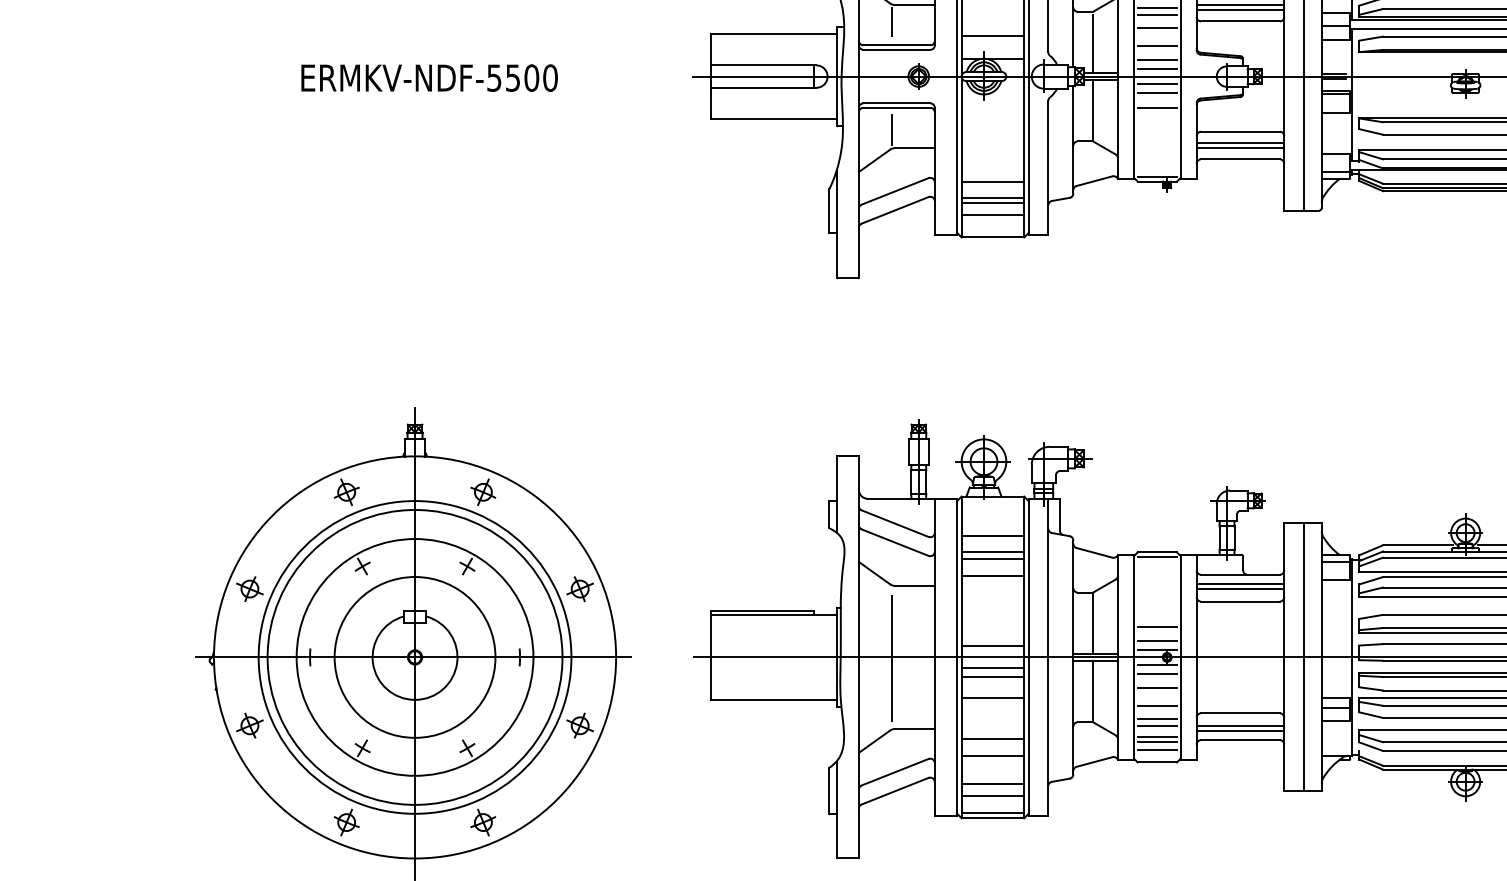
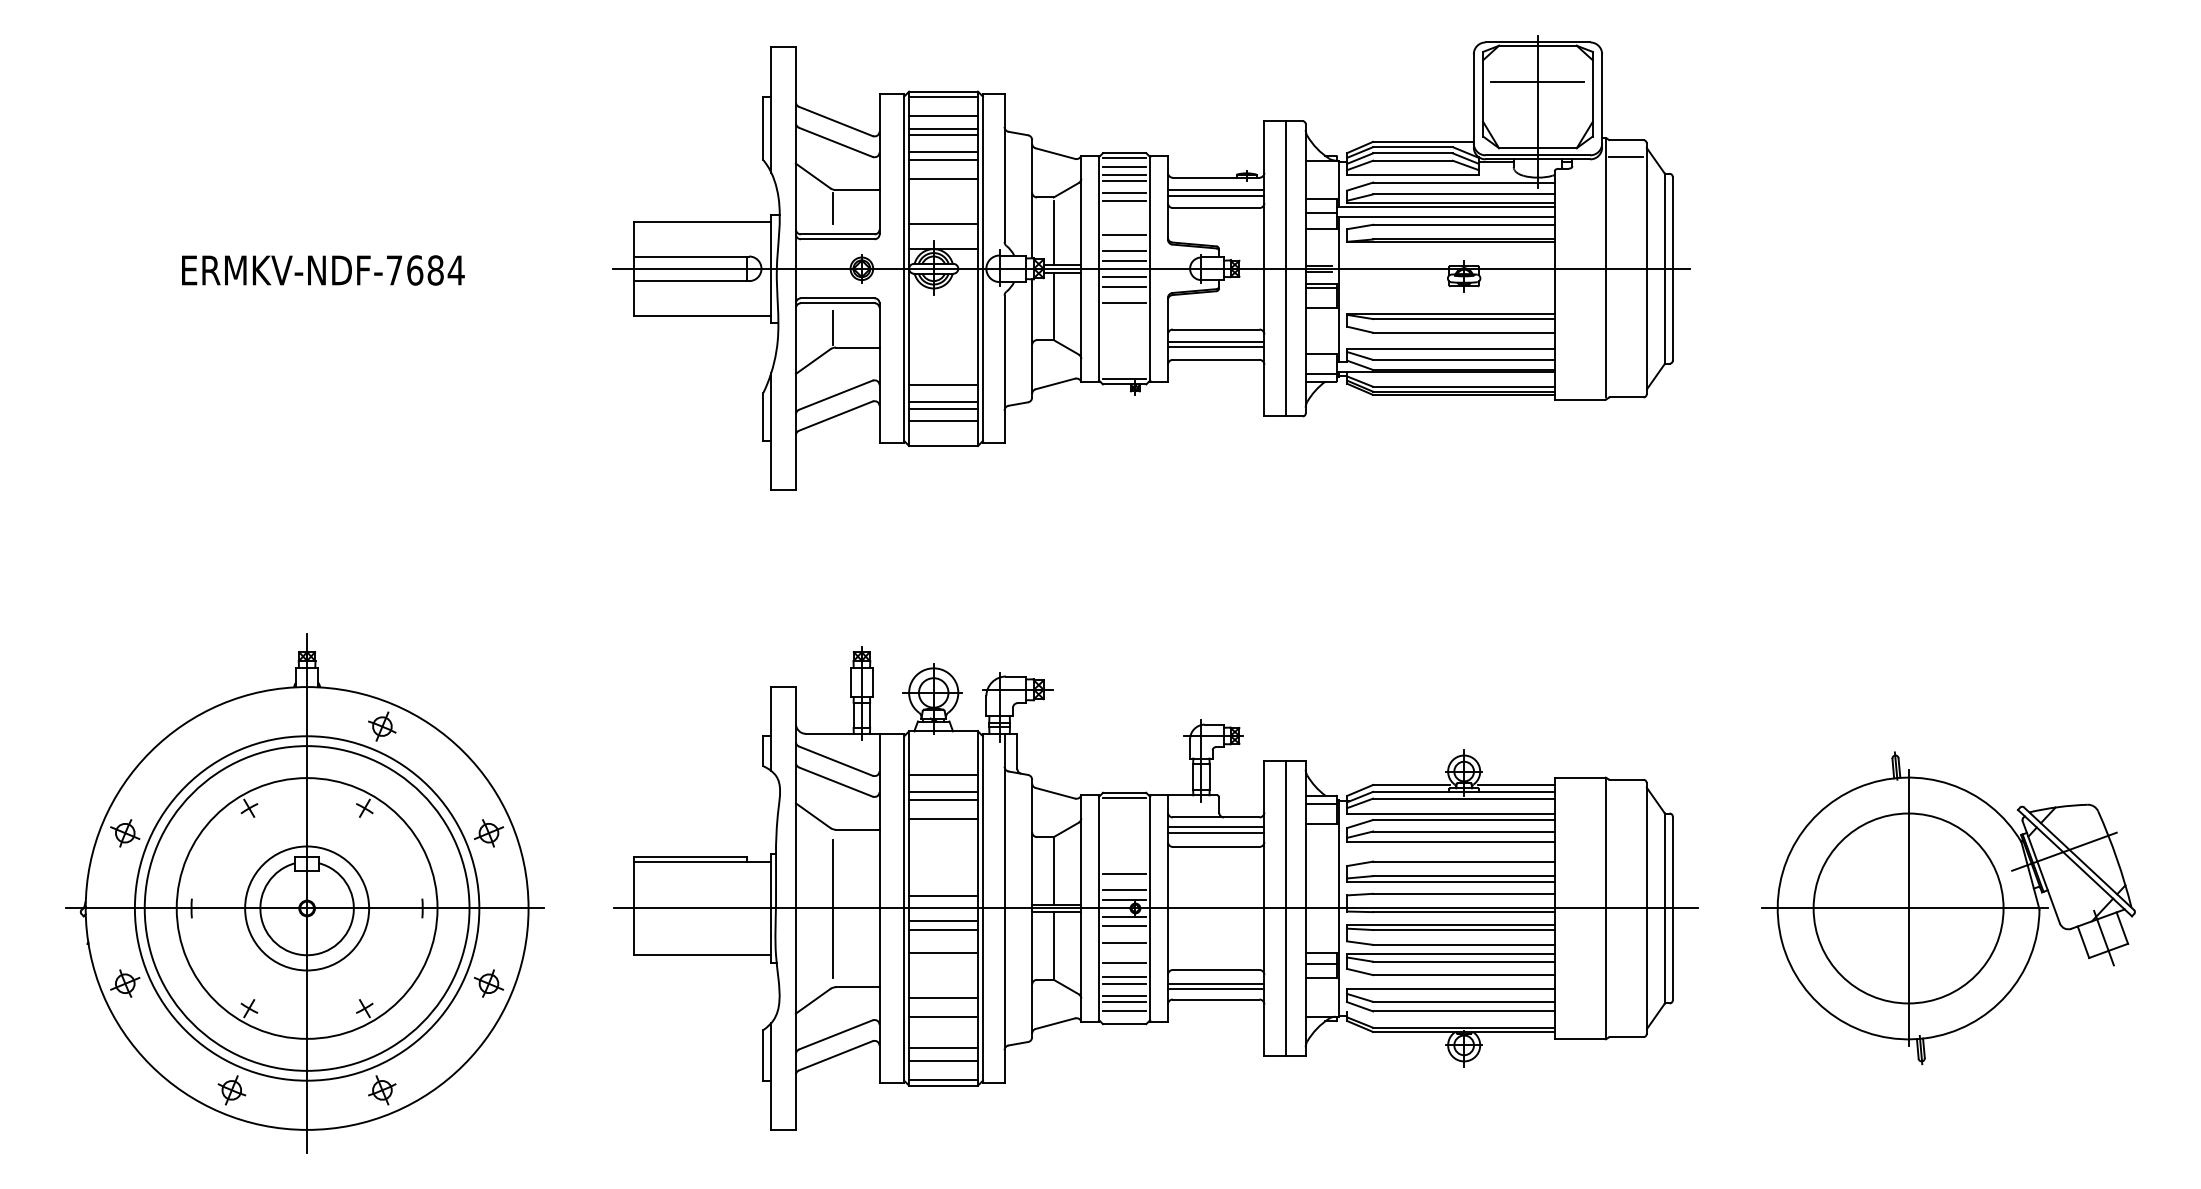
line: (1157, 27) -> (1124, 214), removed
text: (522, 78) -> (425, 270), ERMKV-NDF-5500 -> ERMKV-NDF-7684
part: (346, 492) -> (231, 726), removed
circle: (414, 657) -> (306, 908), size x0.7

